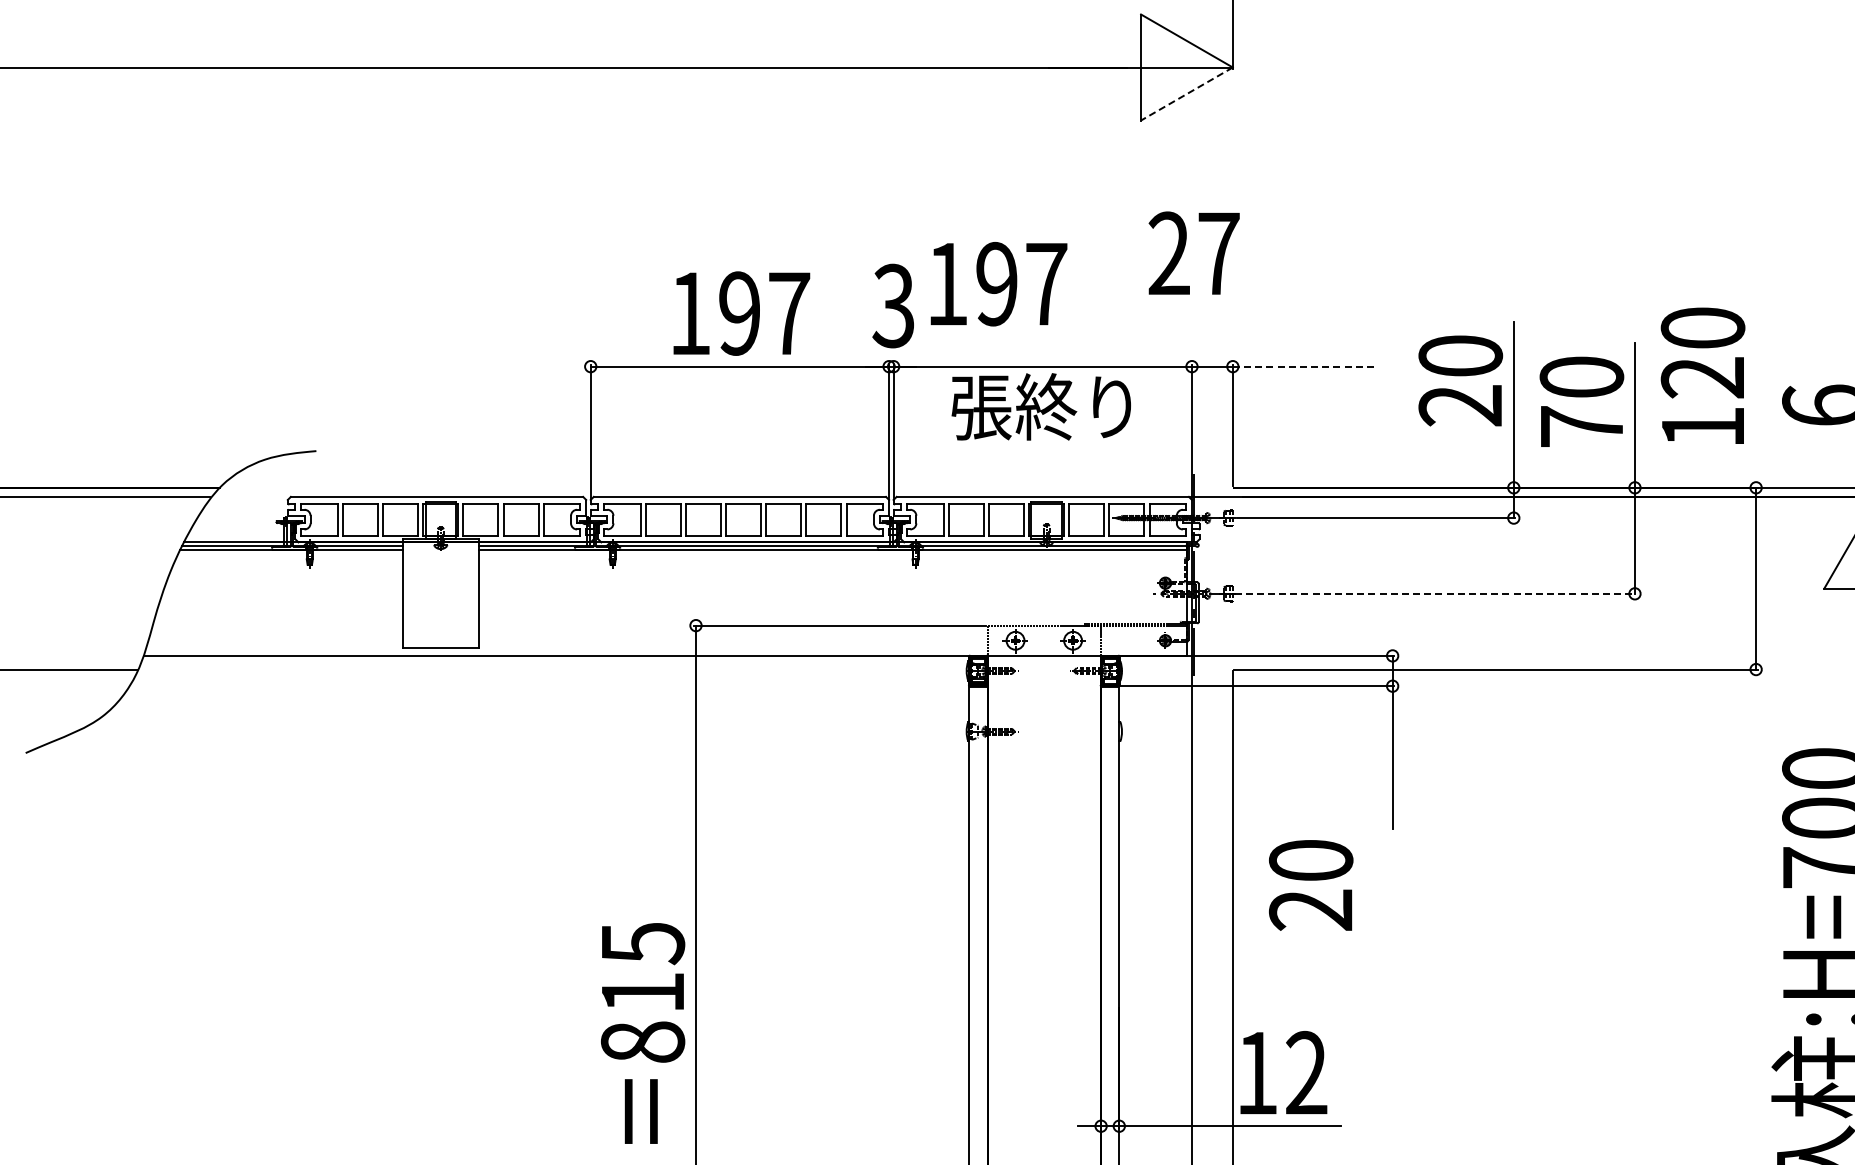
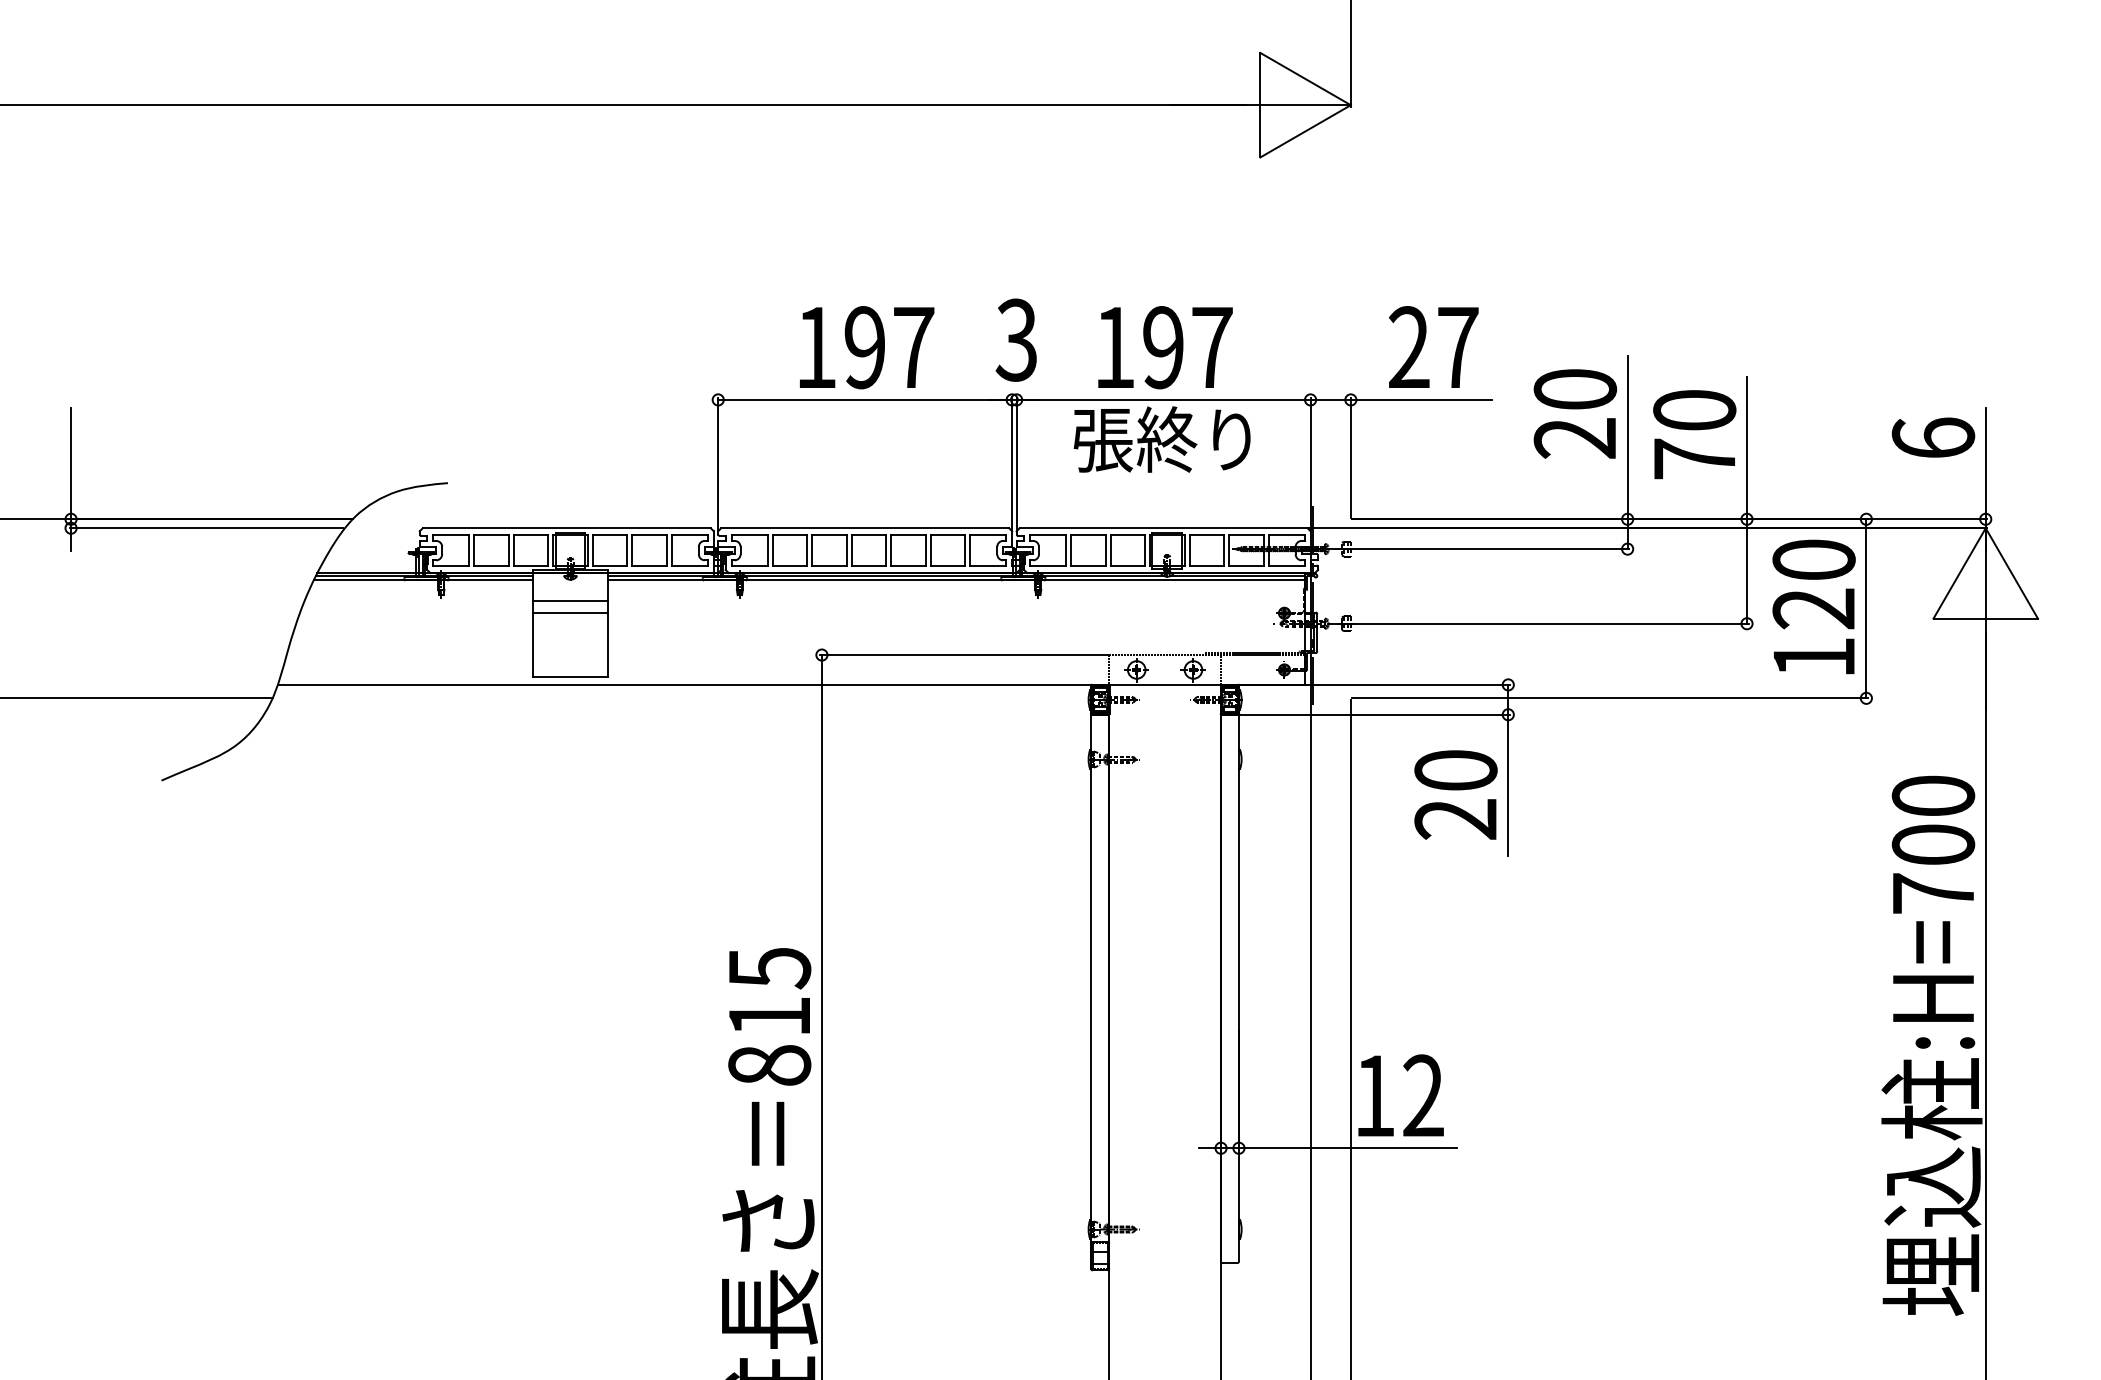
line: (1186, 94) -> (1305, 131), dashed -> solid
text: (1193, 252) -> (1433, 346), moved
text: (999, 284) -> (1165, 347), moved
line: (1304, 366) -> (1421, 399), dashed -> solid
text: (1702, 375) -> (1813, 606), moved
line: (440, 571) -> (570, 601), added
line: (440, 582) -> (570, 612), added
line: (1435, 593) -> (1550, 623), dashed -> solid
text: (1310, 884) -> (1455, 794), moved

